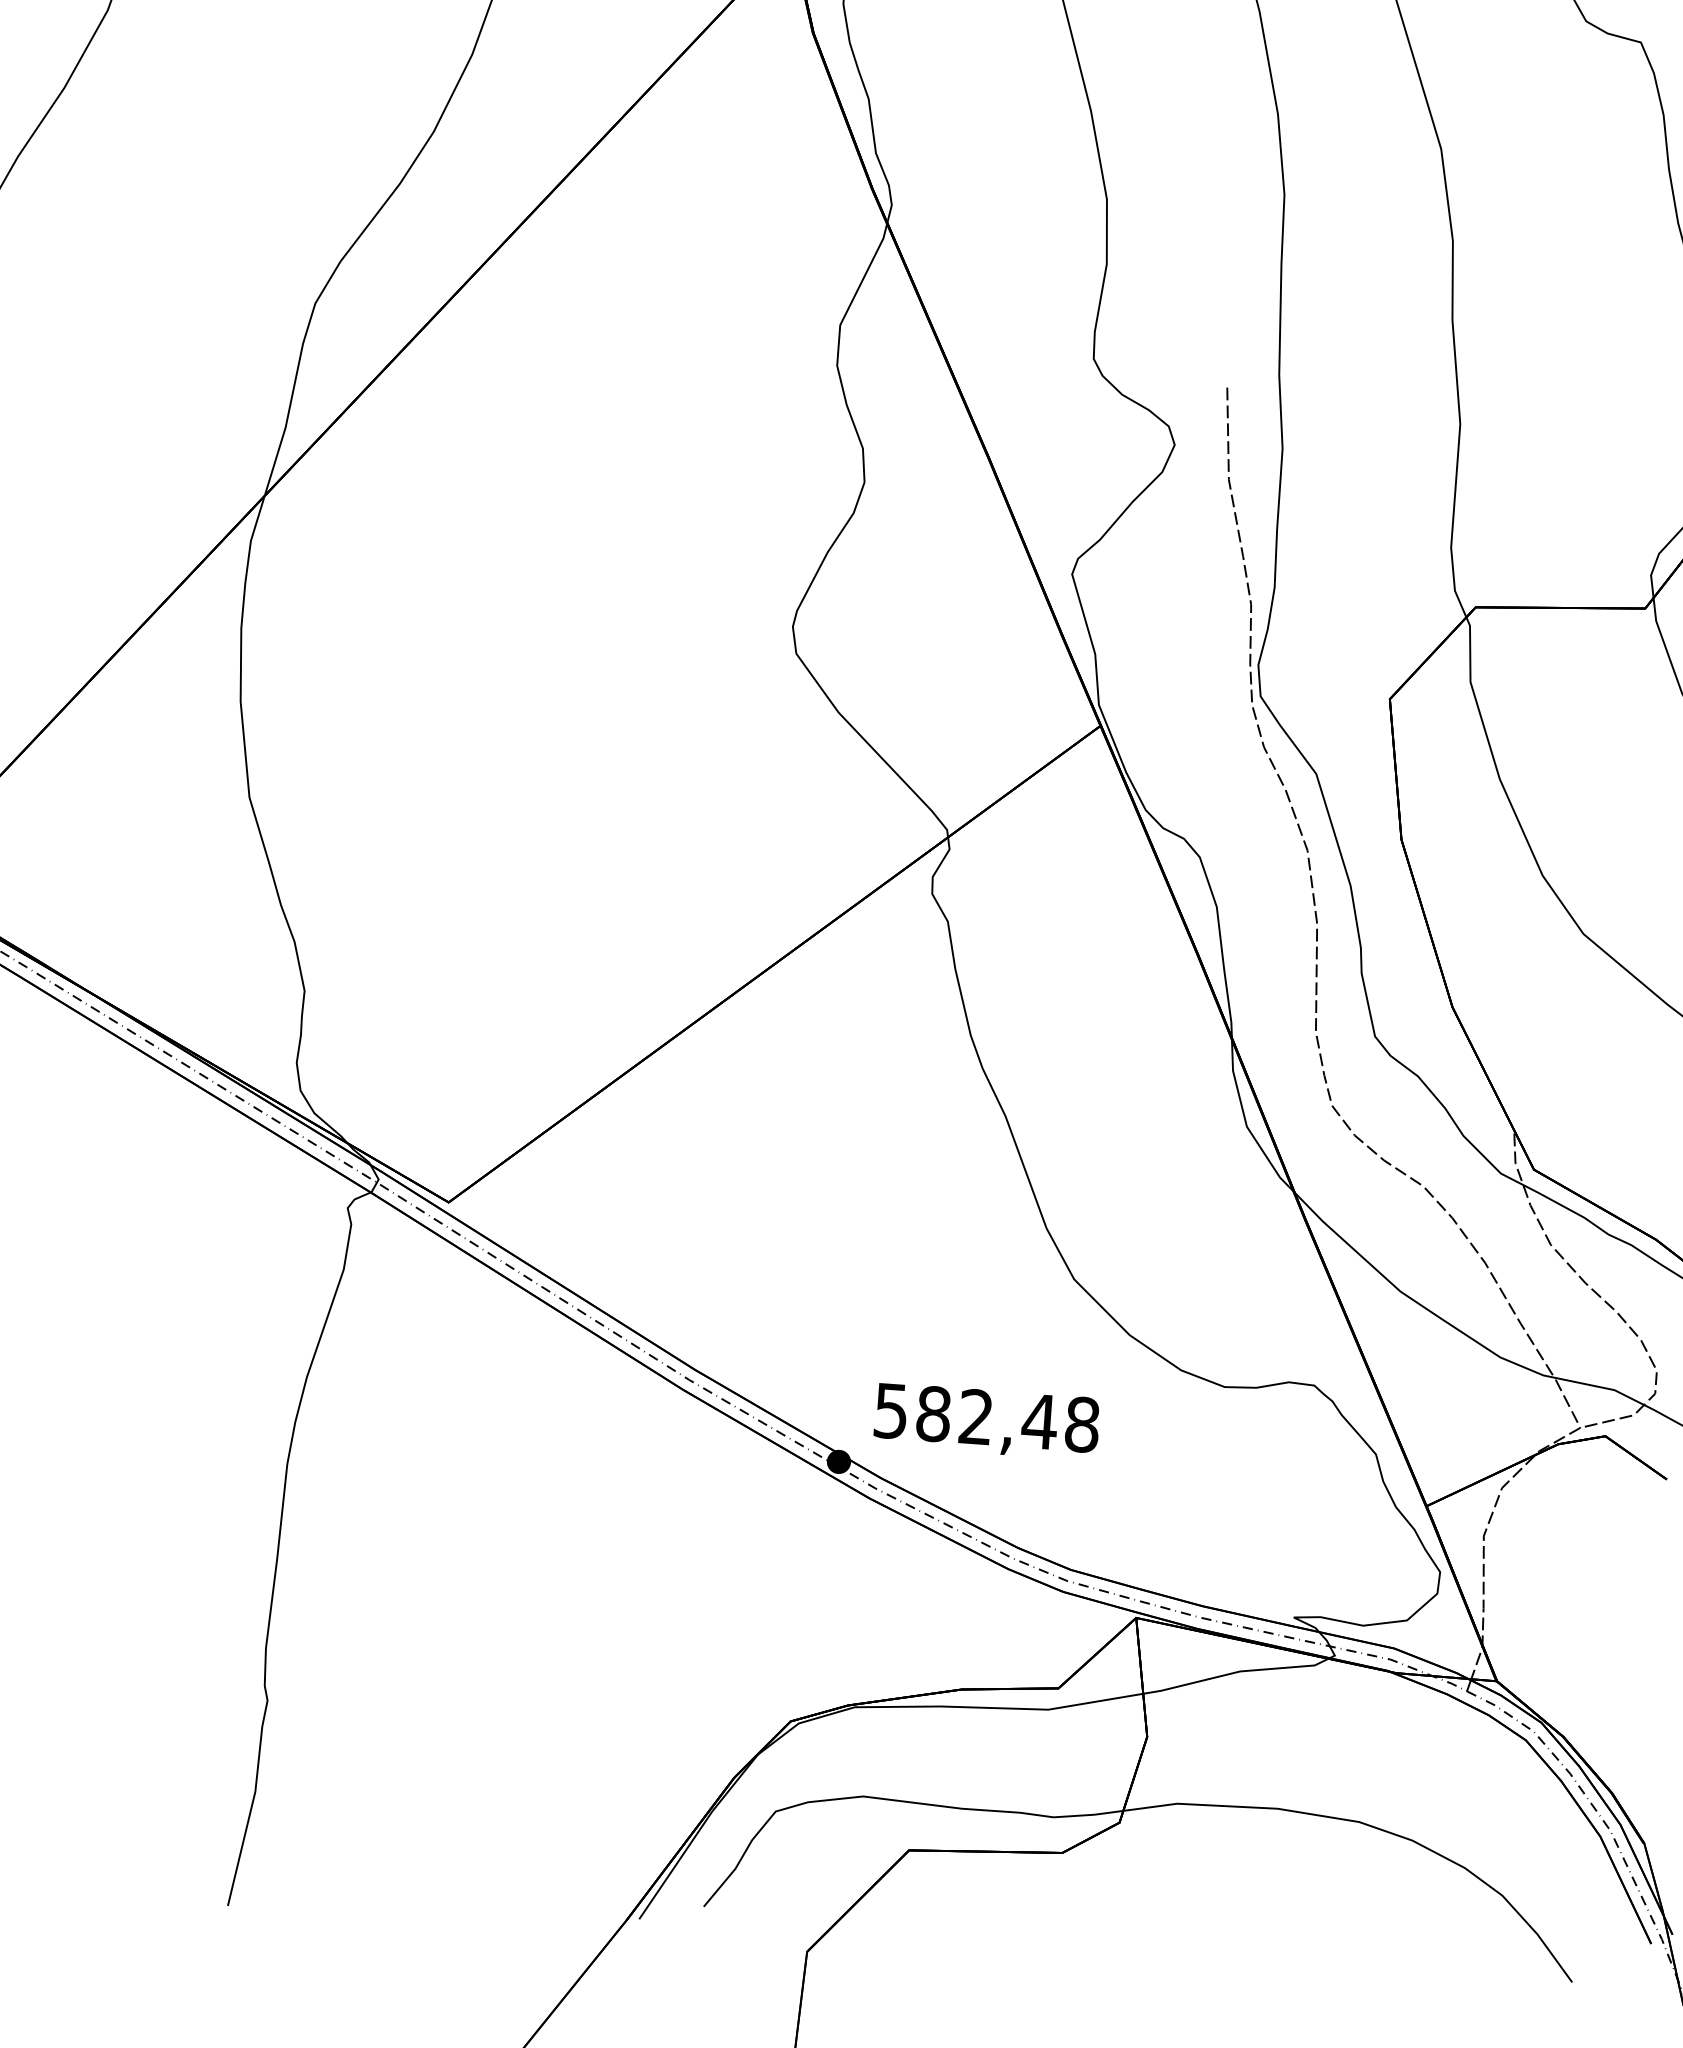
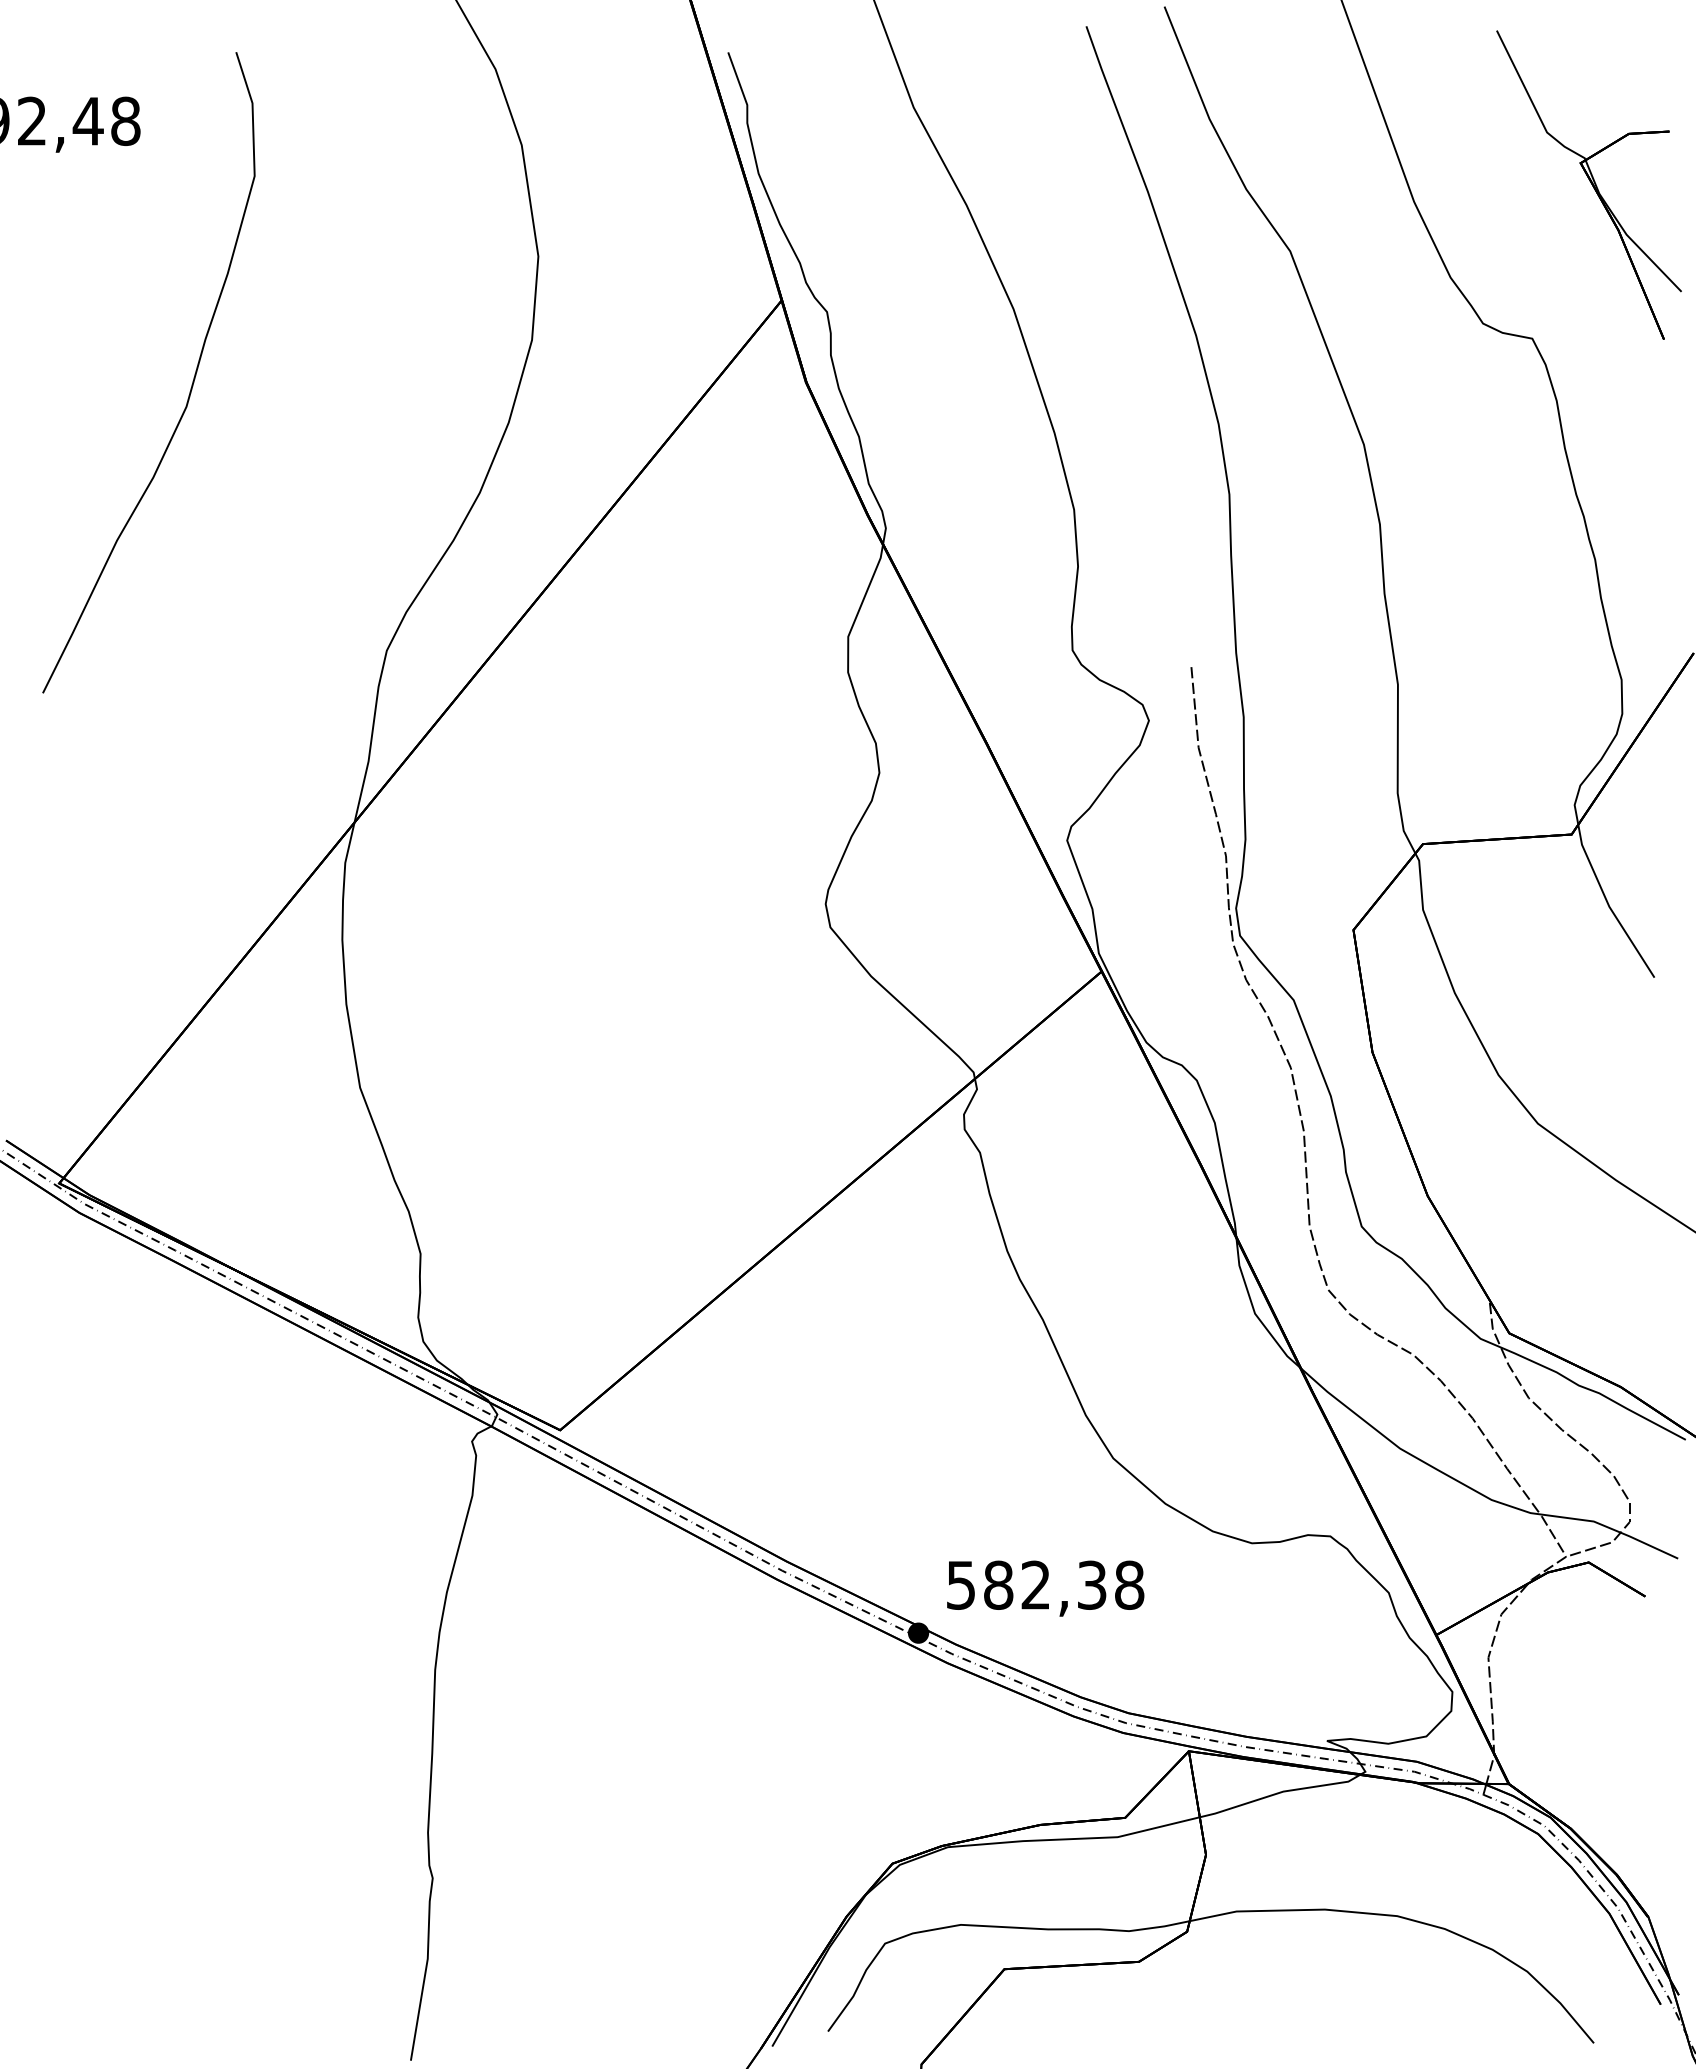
text: (1039, 1420) -> (1091, 1584), 582,48 -> 582,38

